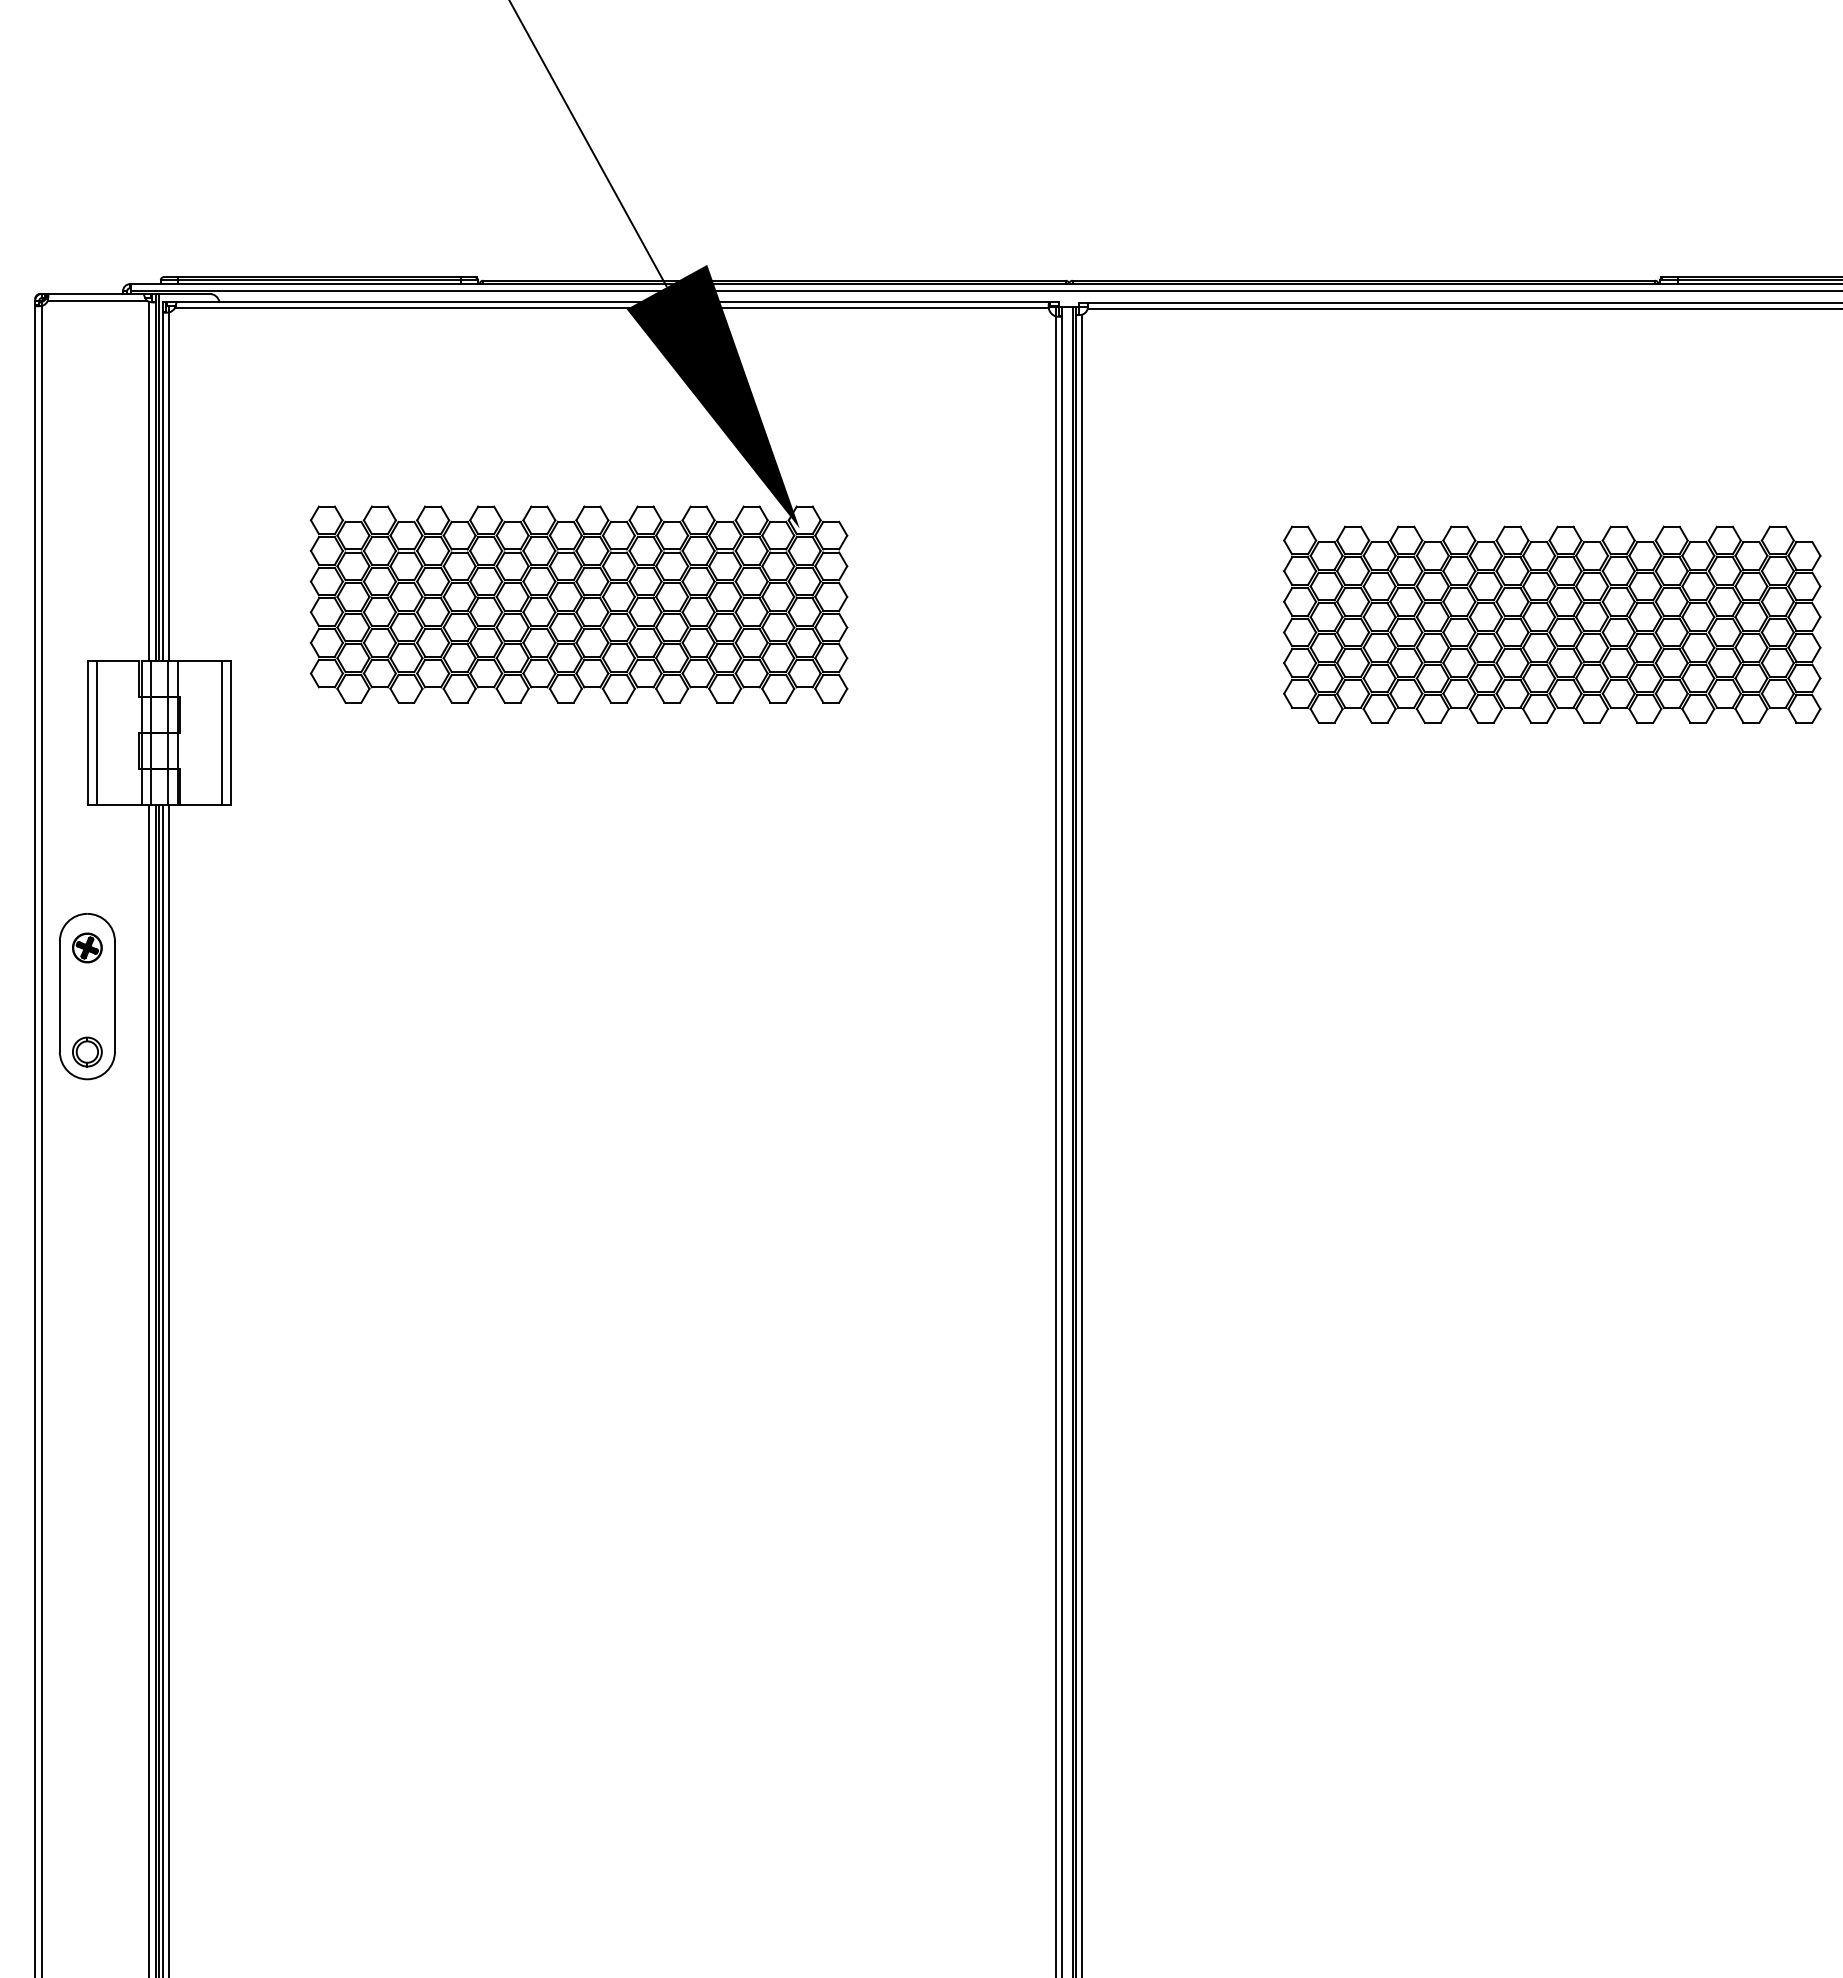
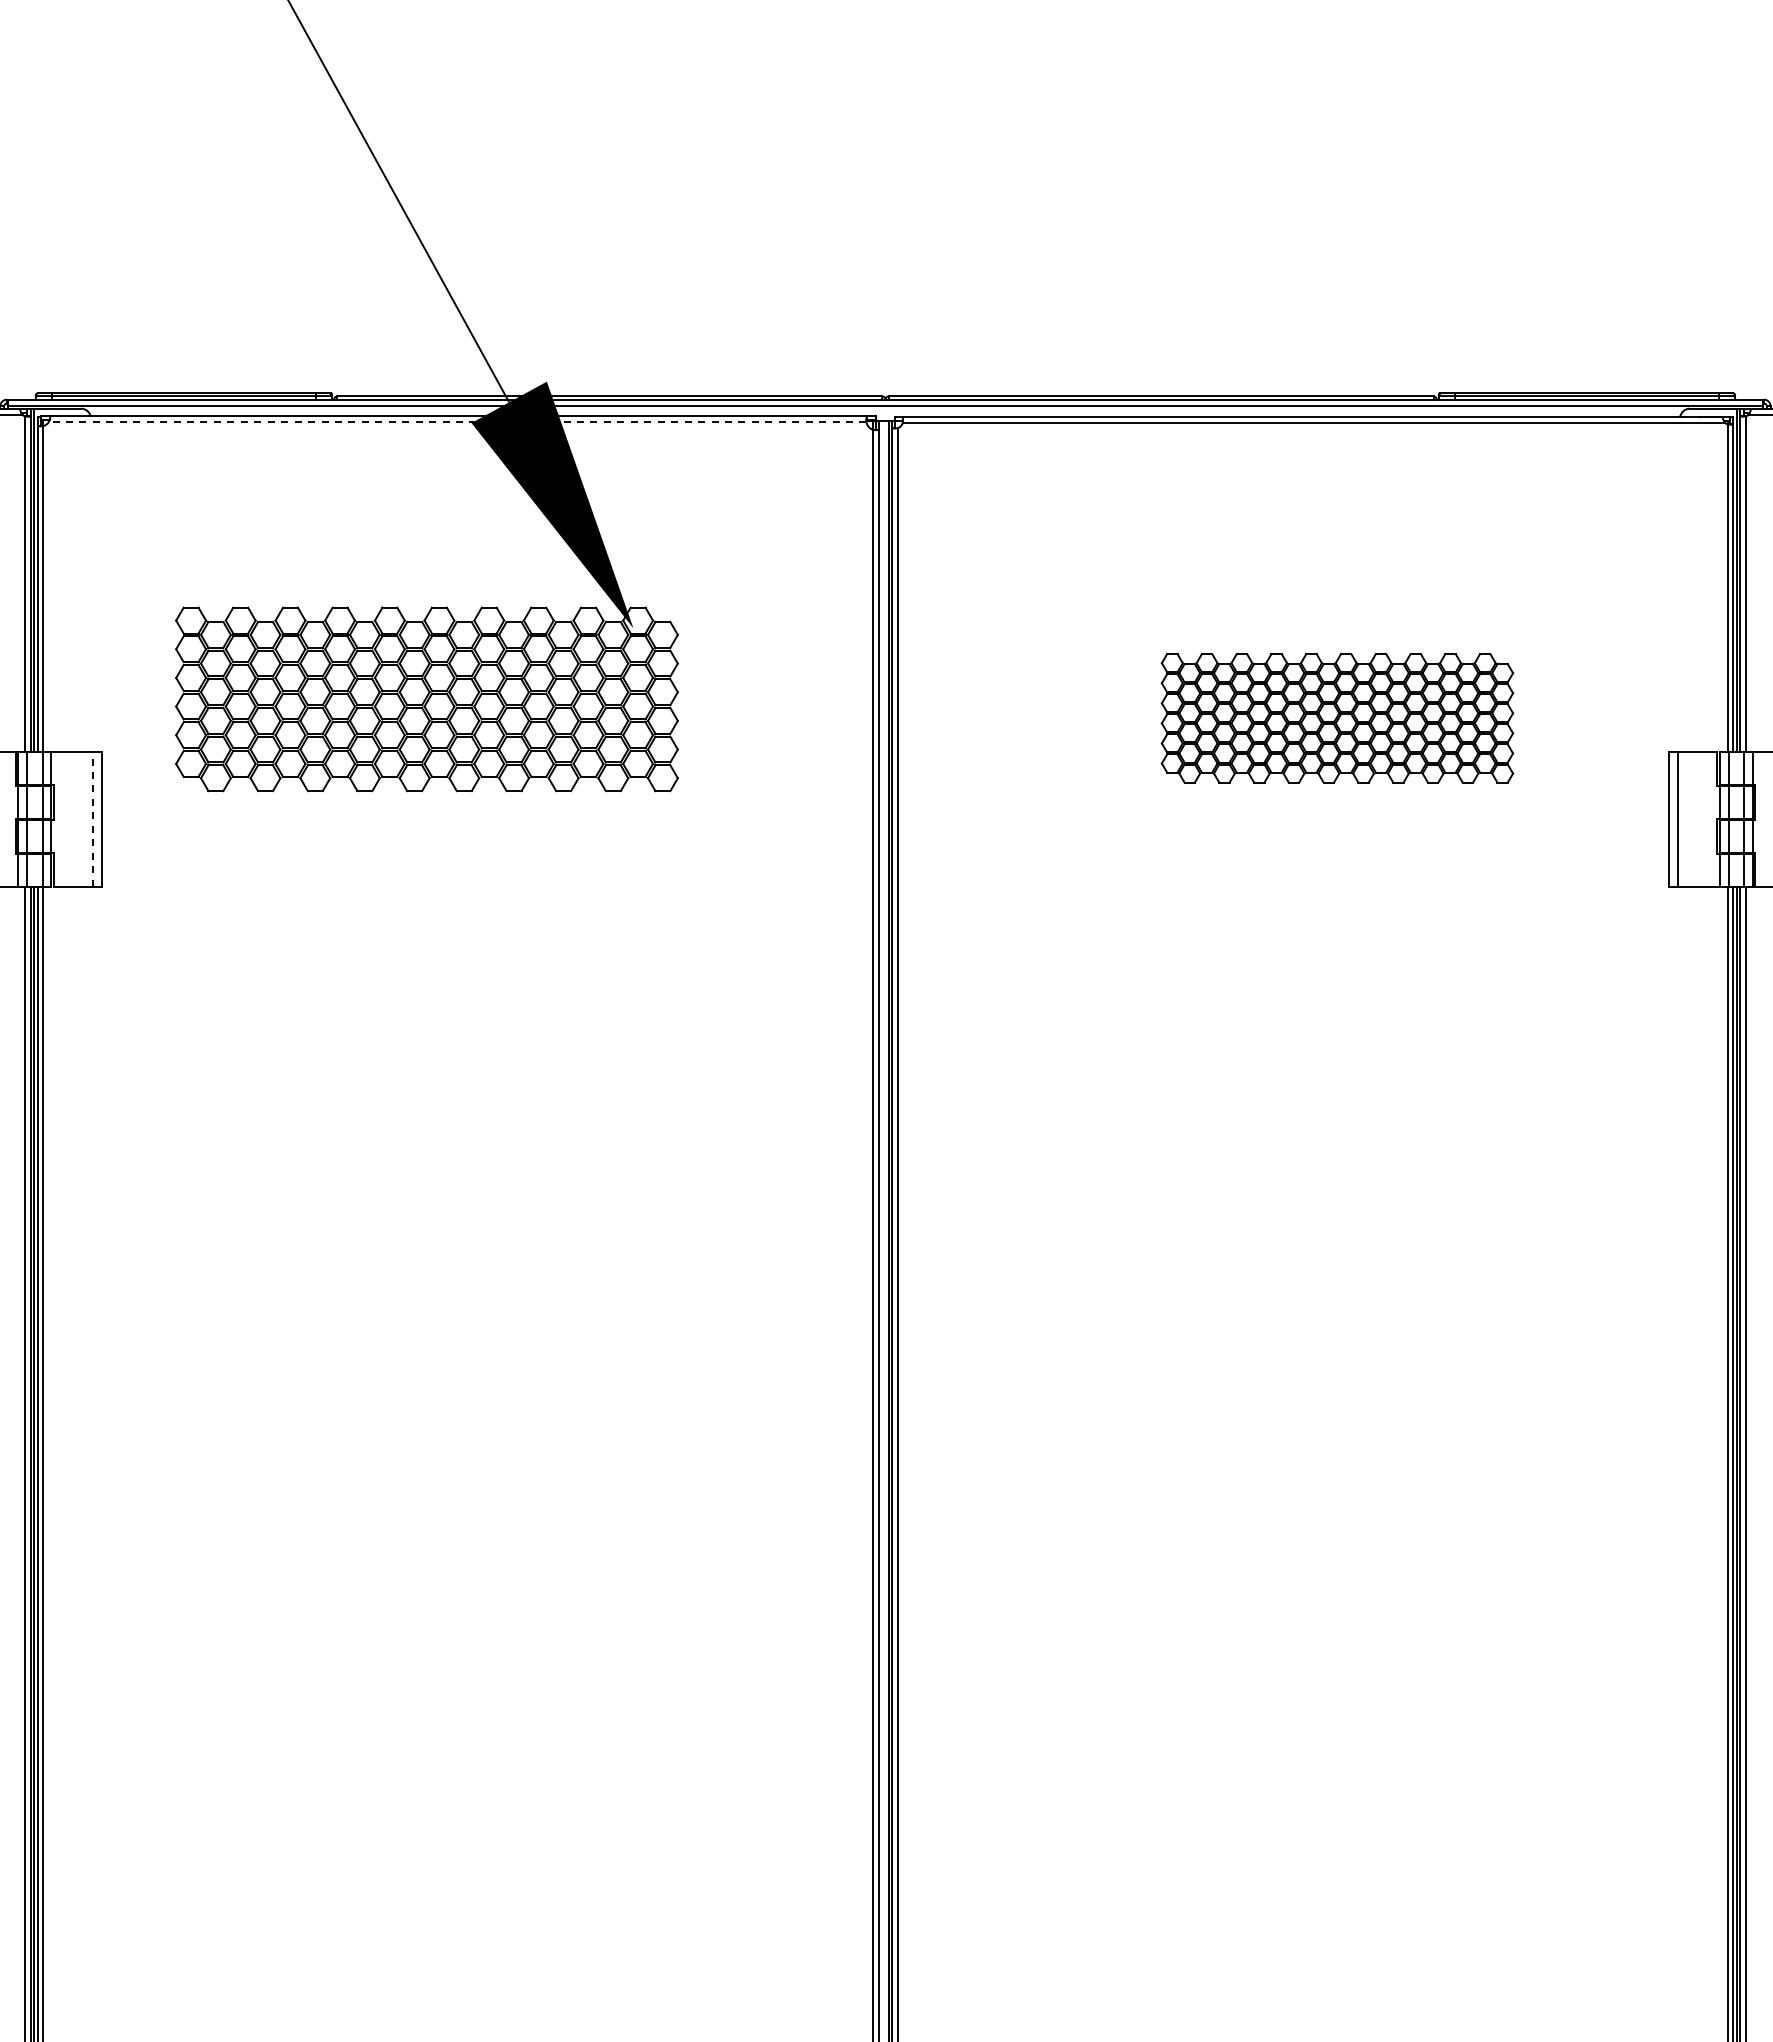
line: (611, 308) -> (457, 422), solid -> dashed
part: (1552, 624) -> (1337, 718), size x0.7
line: (221, 731) -> (92, 818), solid -> dashed

